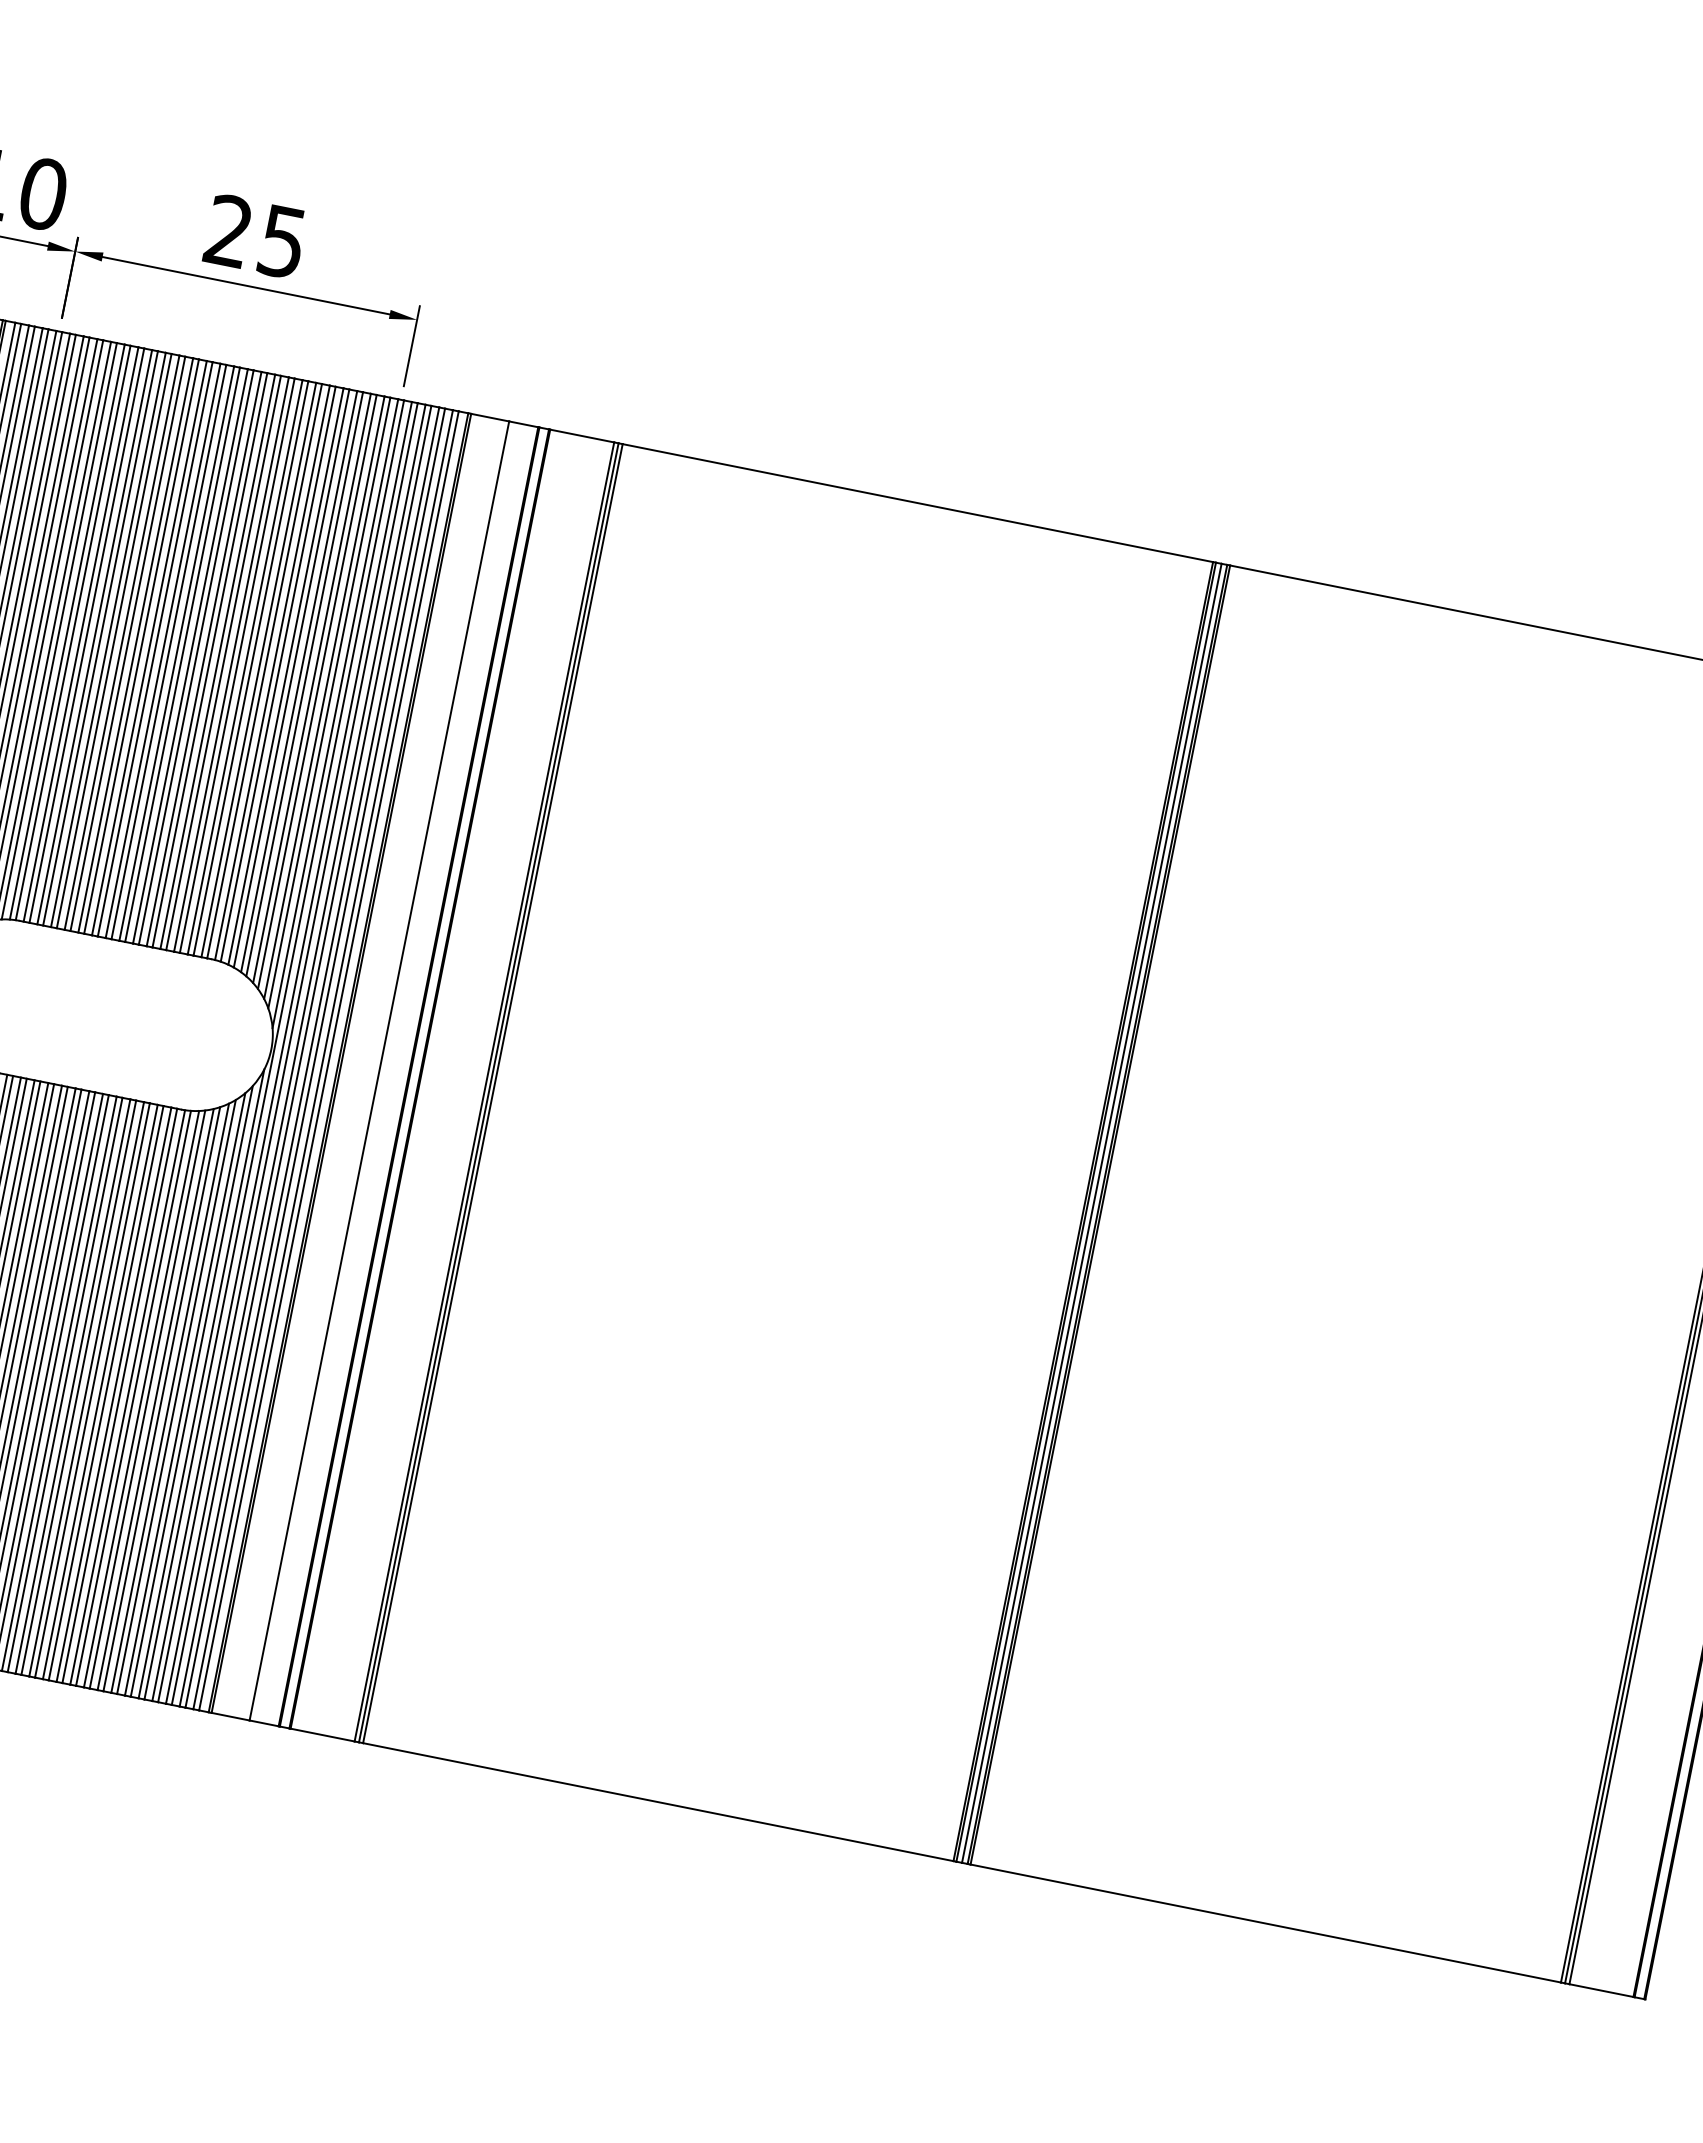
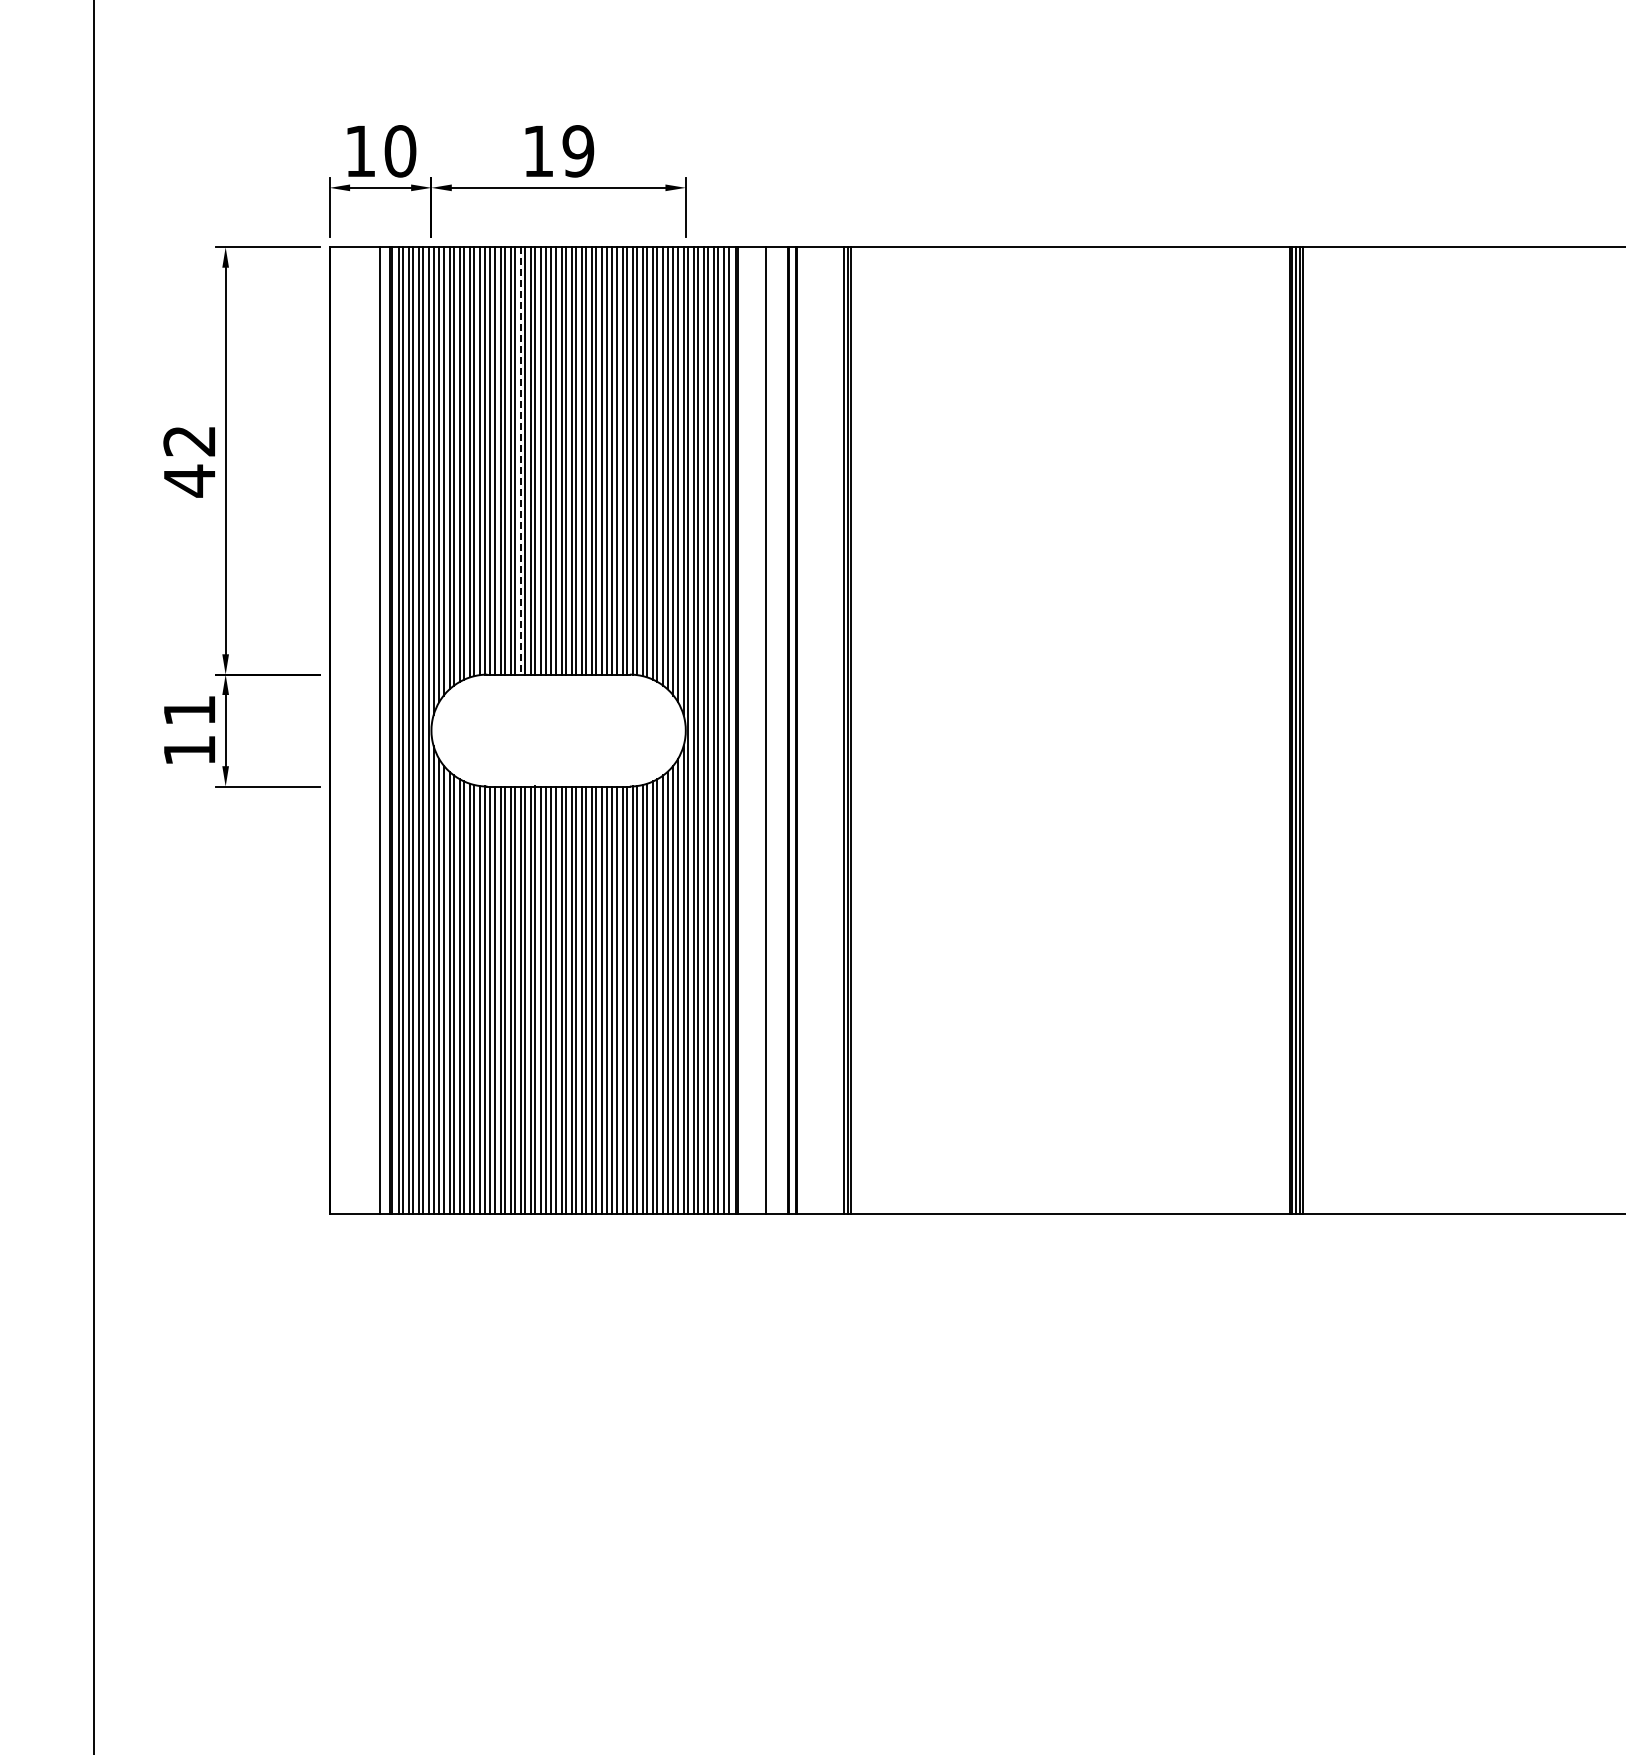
text: (255, 236) -> (558, 151), 25 -> 19
line: (121, 643) -> (520, 461), solid -> dashed

